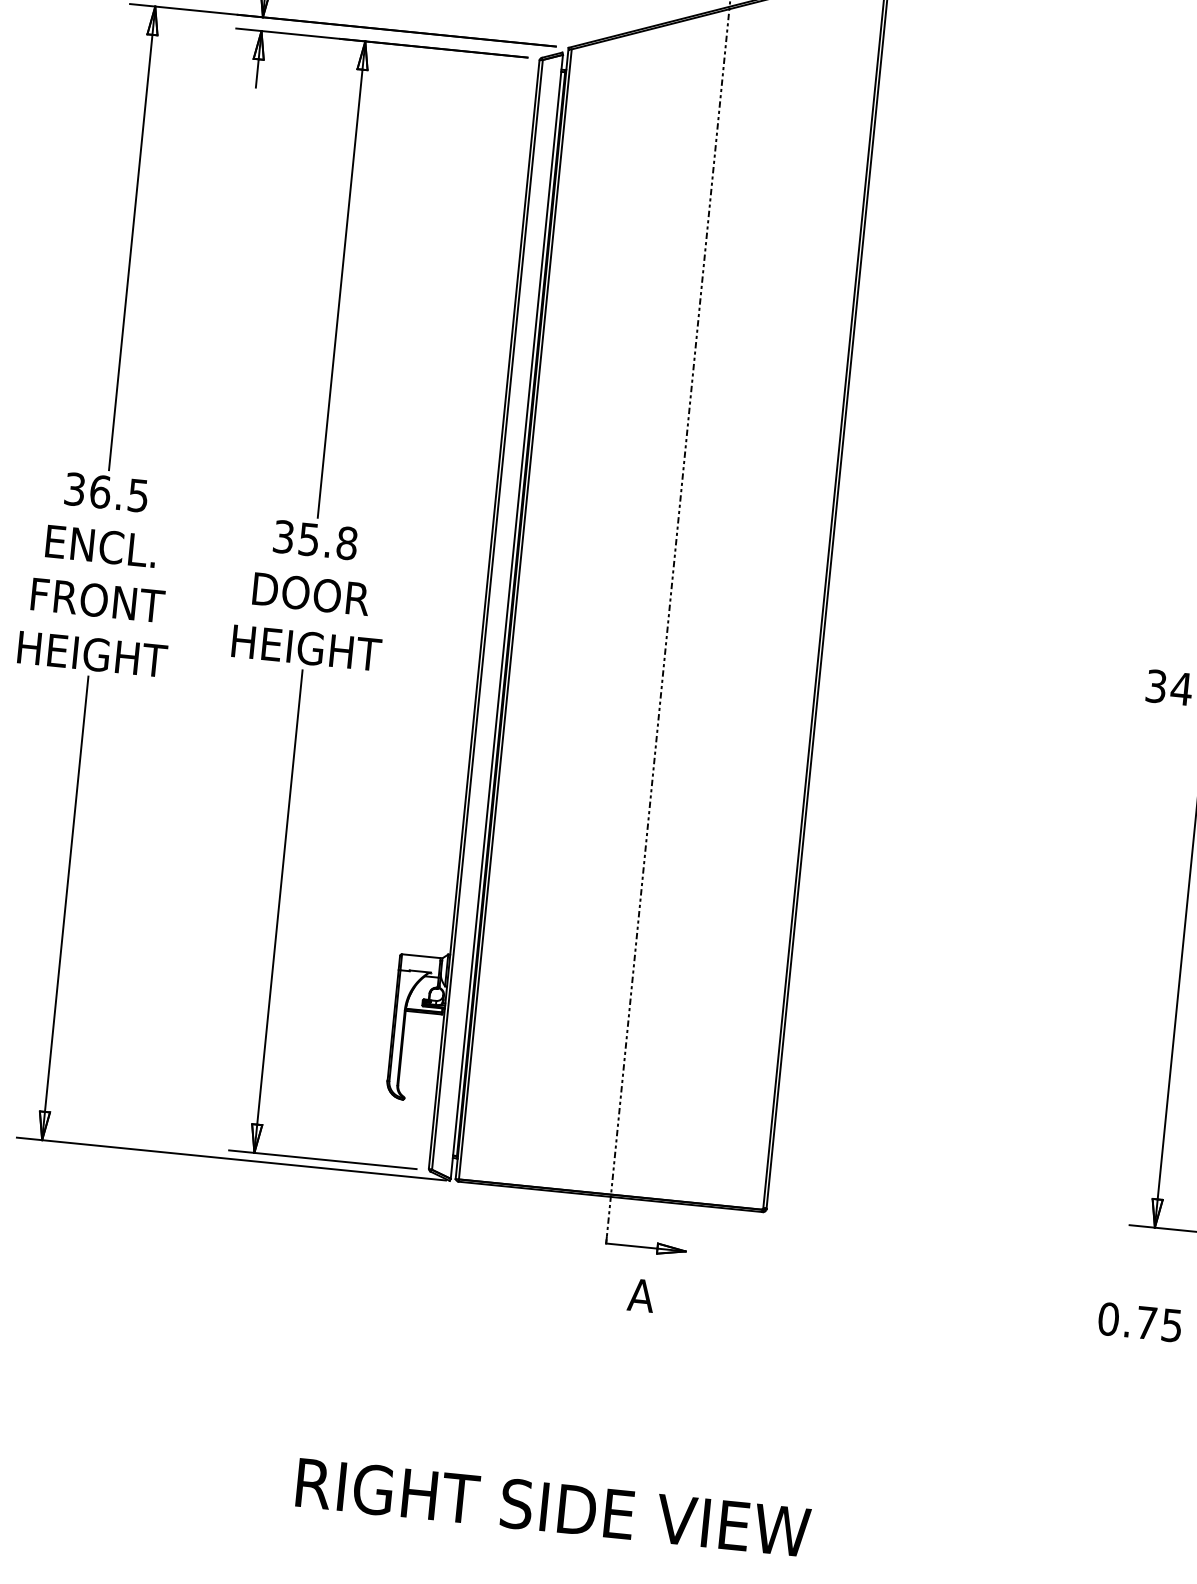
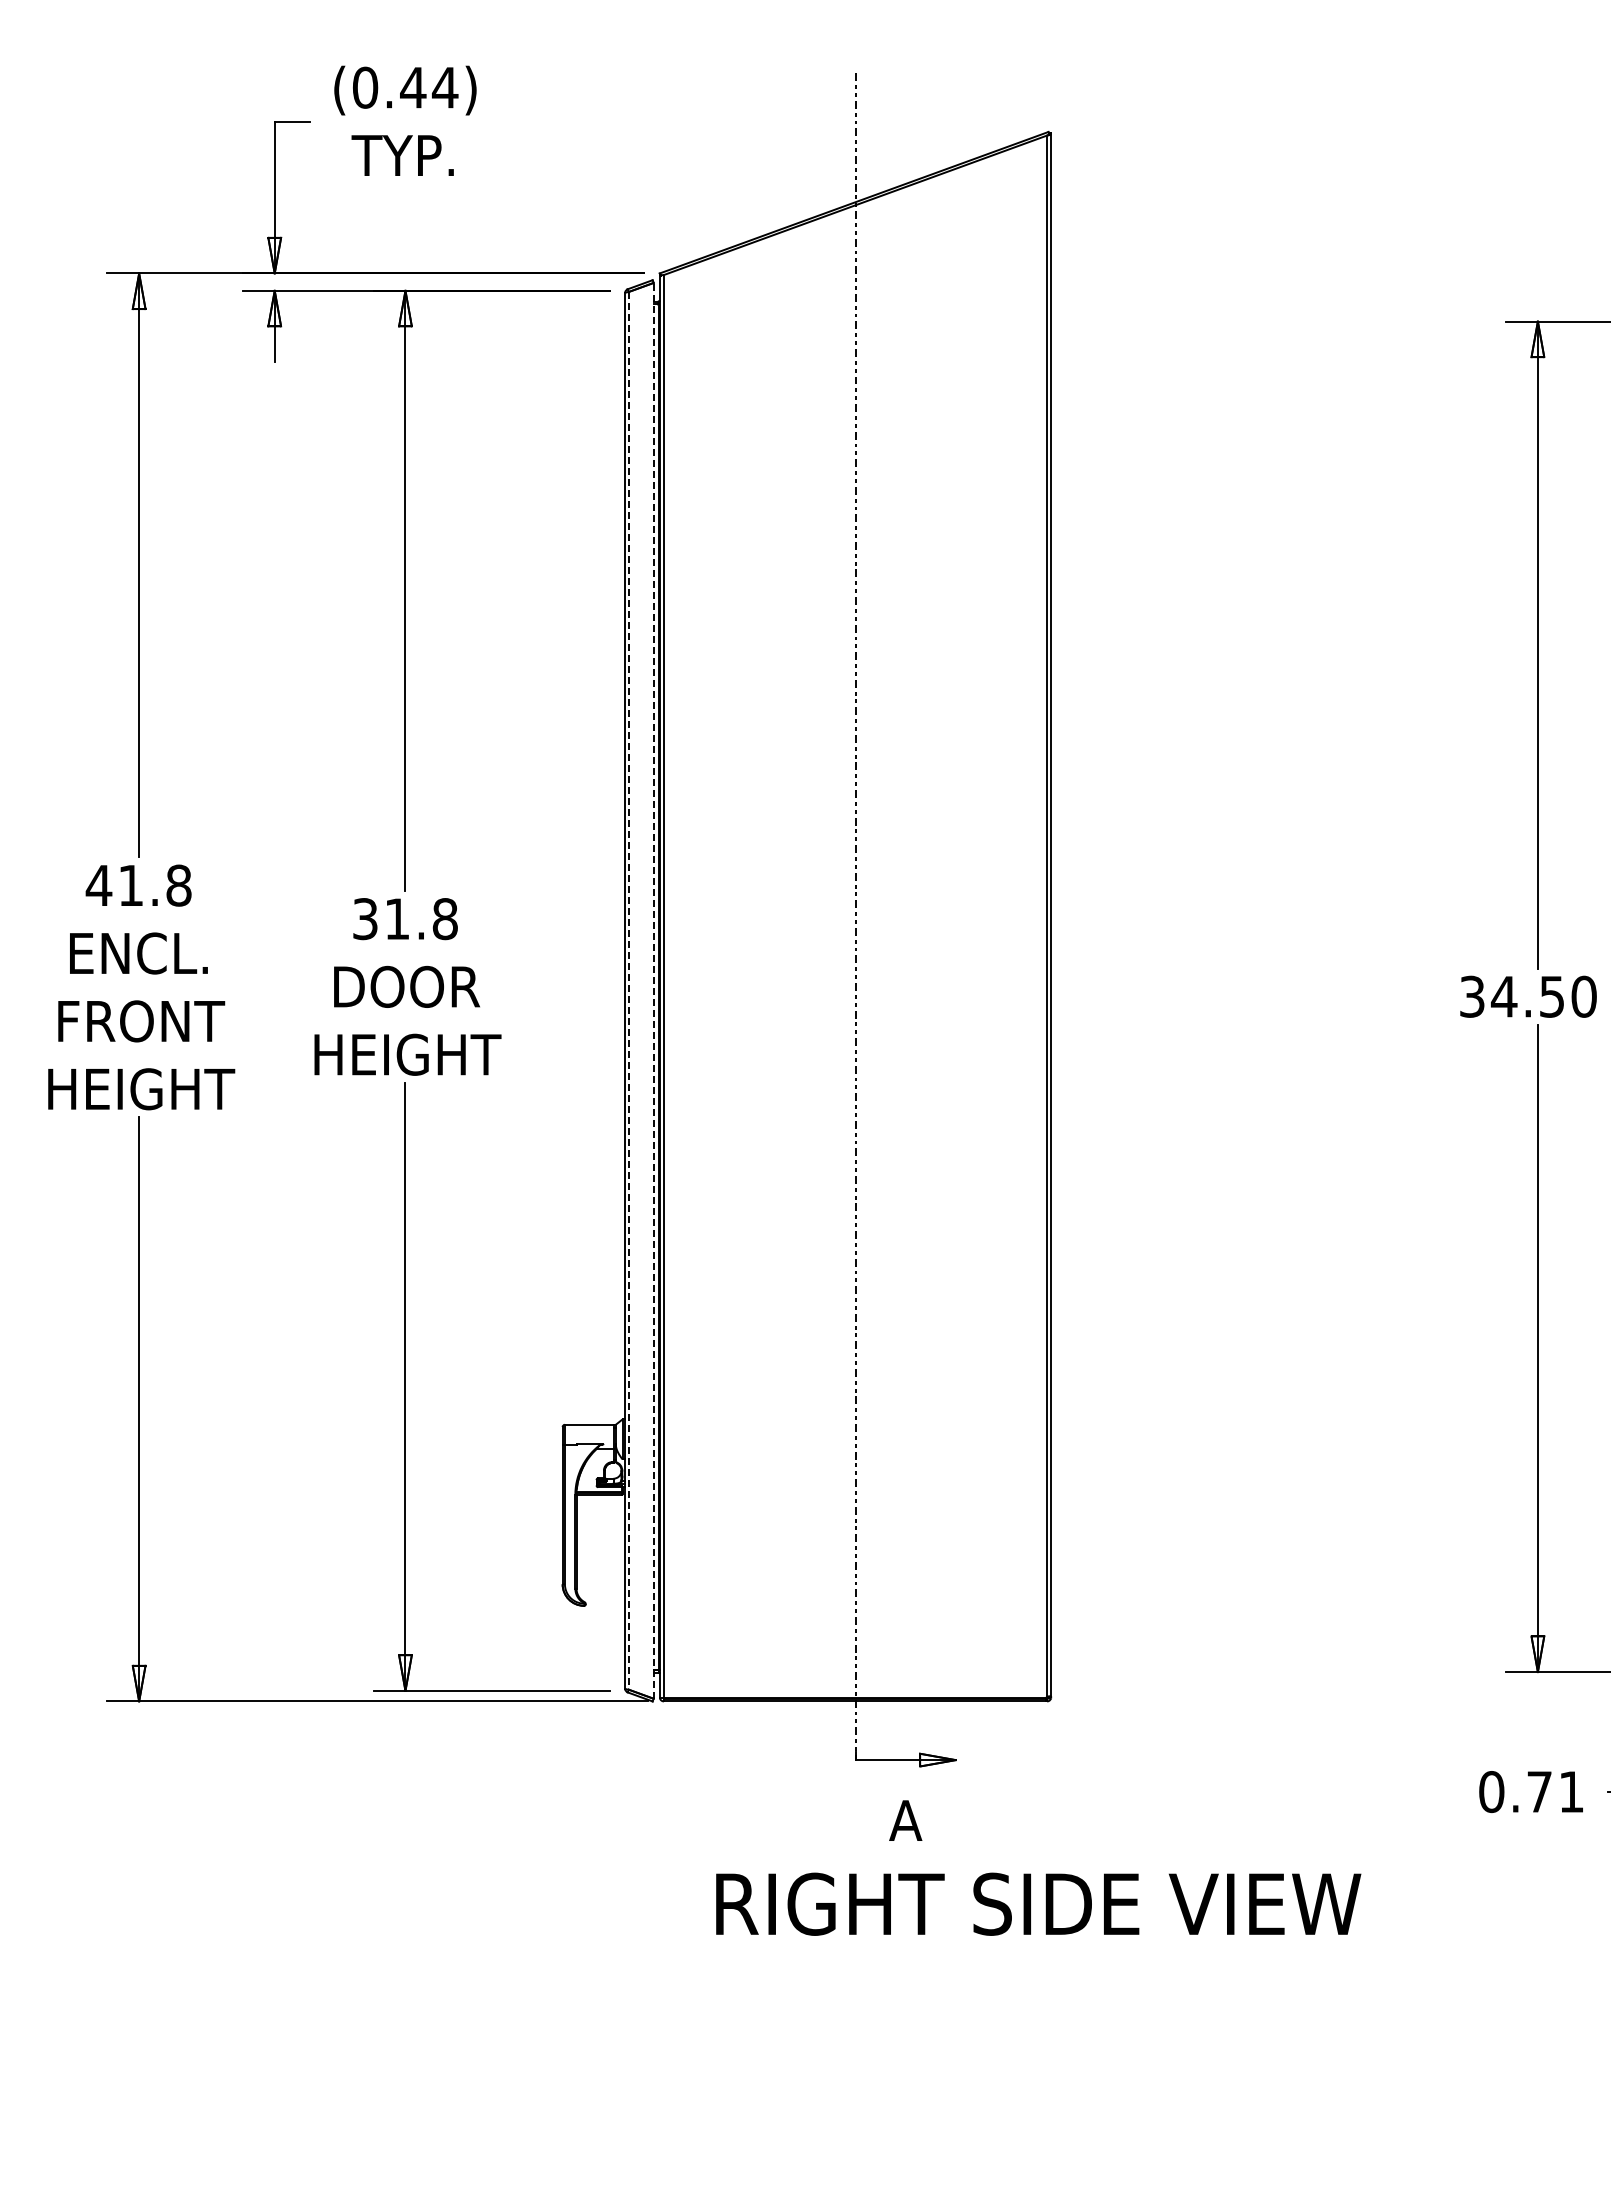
text: (106, 492) -> (138, 885), 36.5 -> 41.8
text: (309, 539) -> (397, 919), 35.8 -> 31.8
line: (487, 614) -> (629, 990), solid -> dashed
line: (506, 616) -> (653, 990), solid -> dashed
text: (1171, 1325) -> (1571, 1792), 0.75 -> 0.71
text: (553, 1507) -> (1038, 1903), moved

